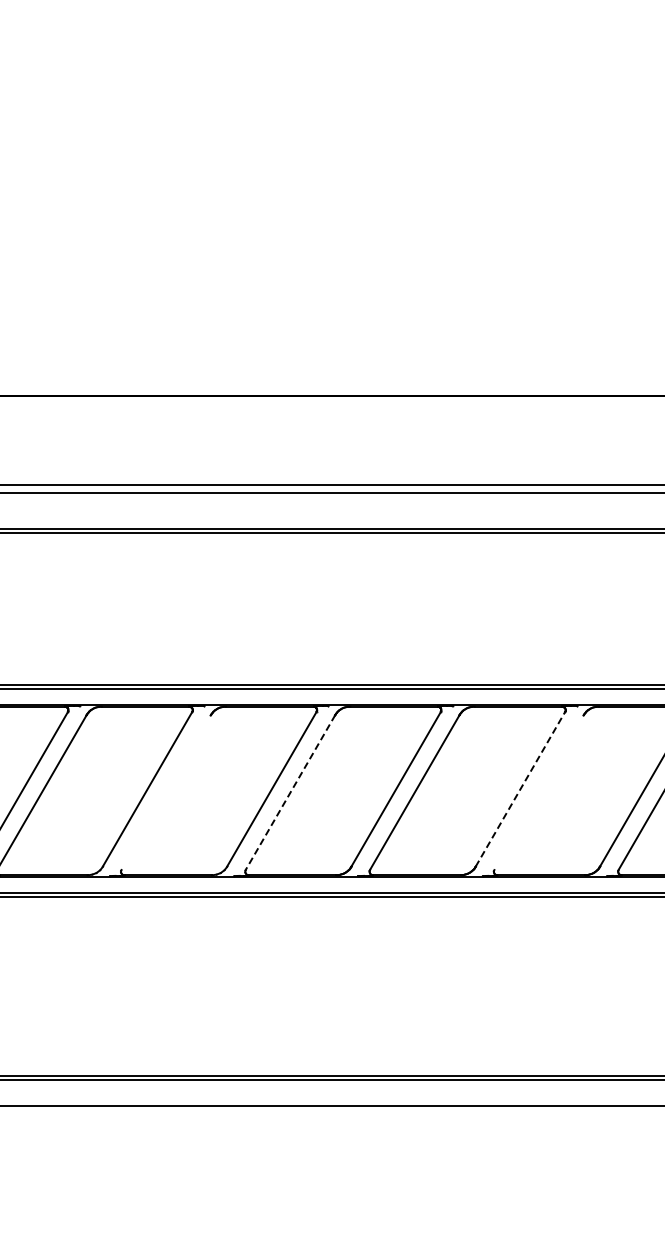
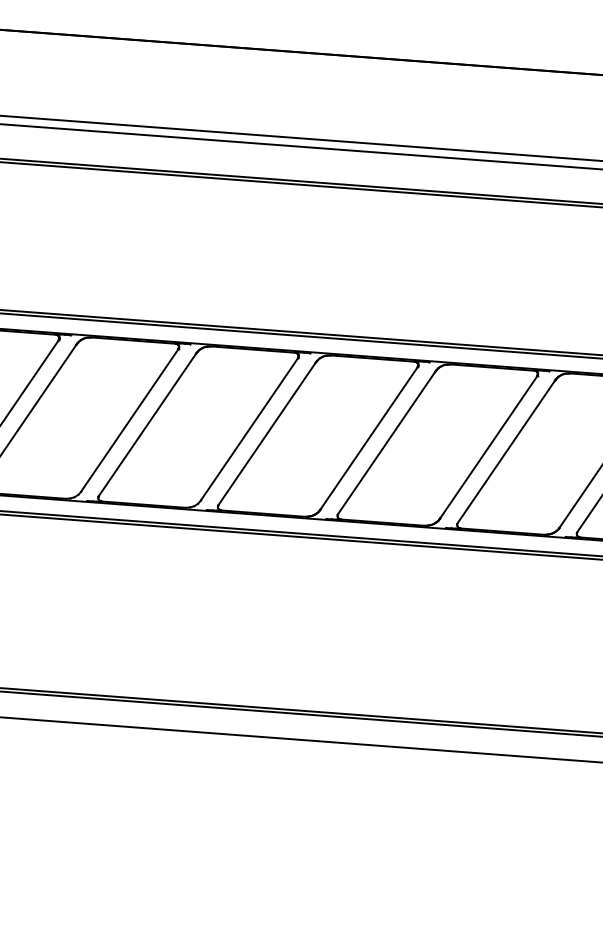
line: (520, 789) -> (488, 447), dashed -> solid
line: (166, 792) -> (147, 424), added
line: (290, 792) -> (267, 433), dashed -> solid
line: (538, 792) -> (505, 451), added

